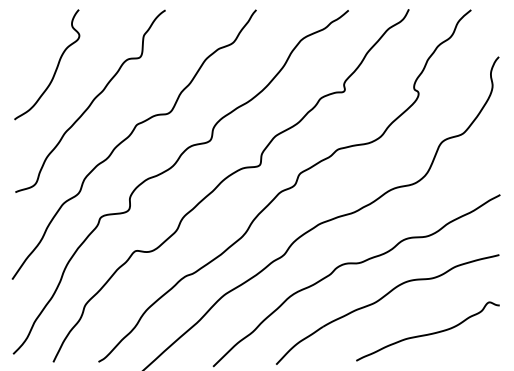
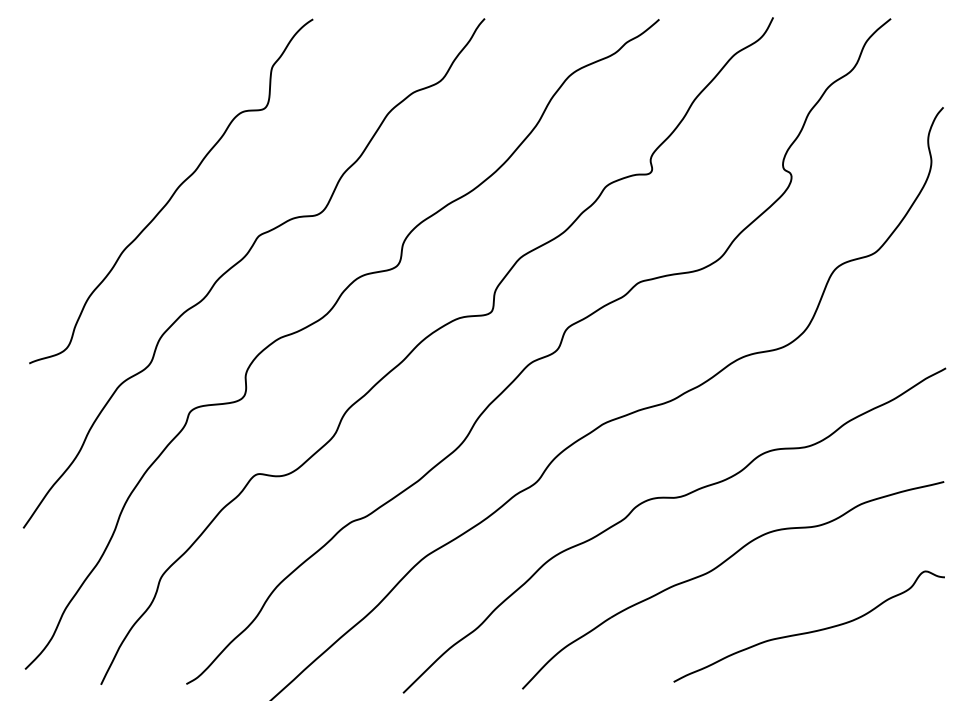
curve: (55, 68) -> (105, 129), removed

